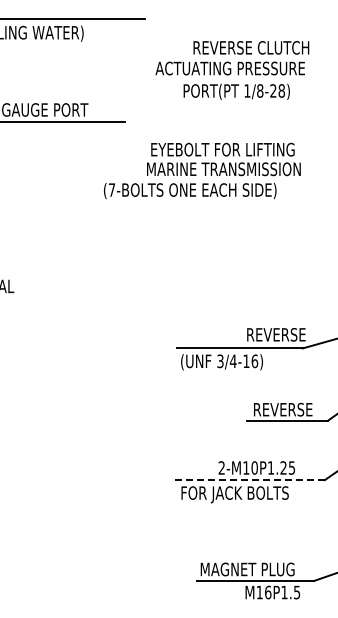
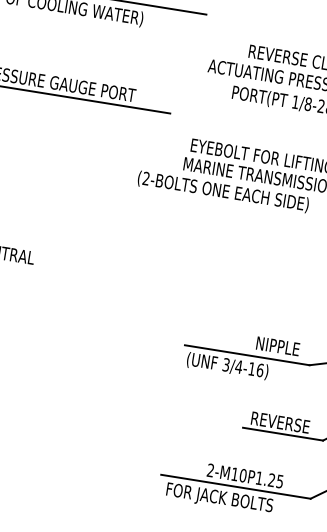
text: (111, 189) -> (145, 178), (7-BOLTS -> (2-BOLTS
text: (276, 334) -> (285, 347), REVERSE -> NIPPLE
line: (249, 480) -> (236, 487), dashed -> solid

